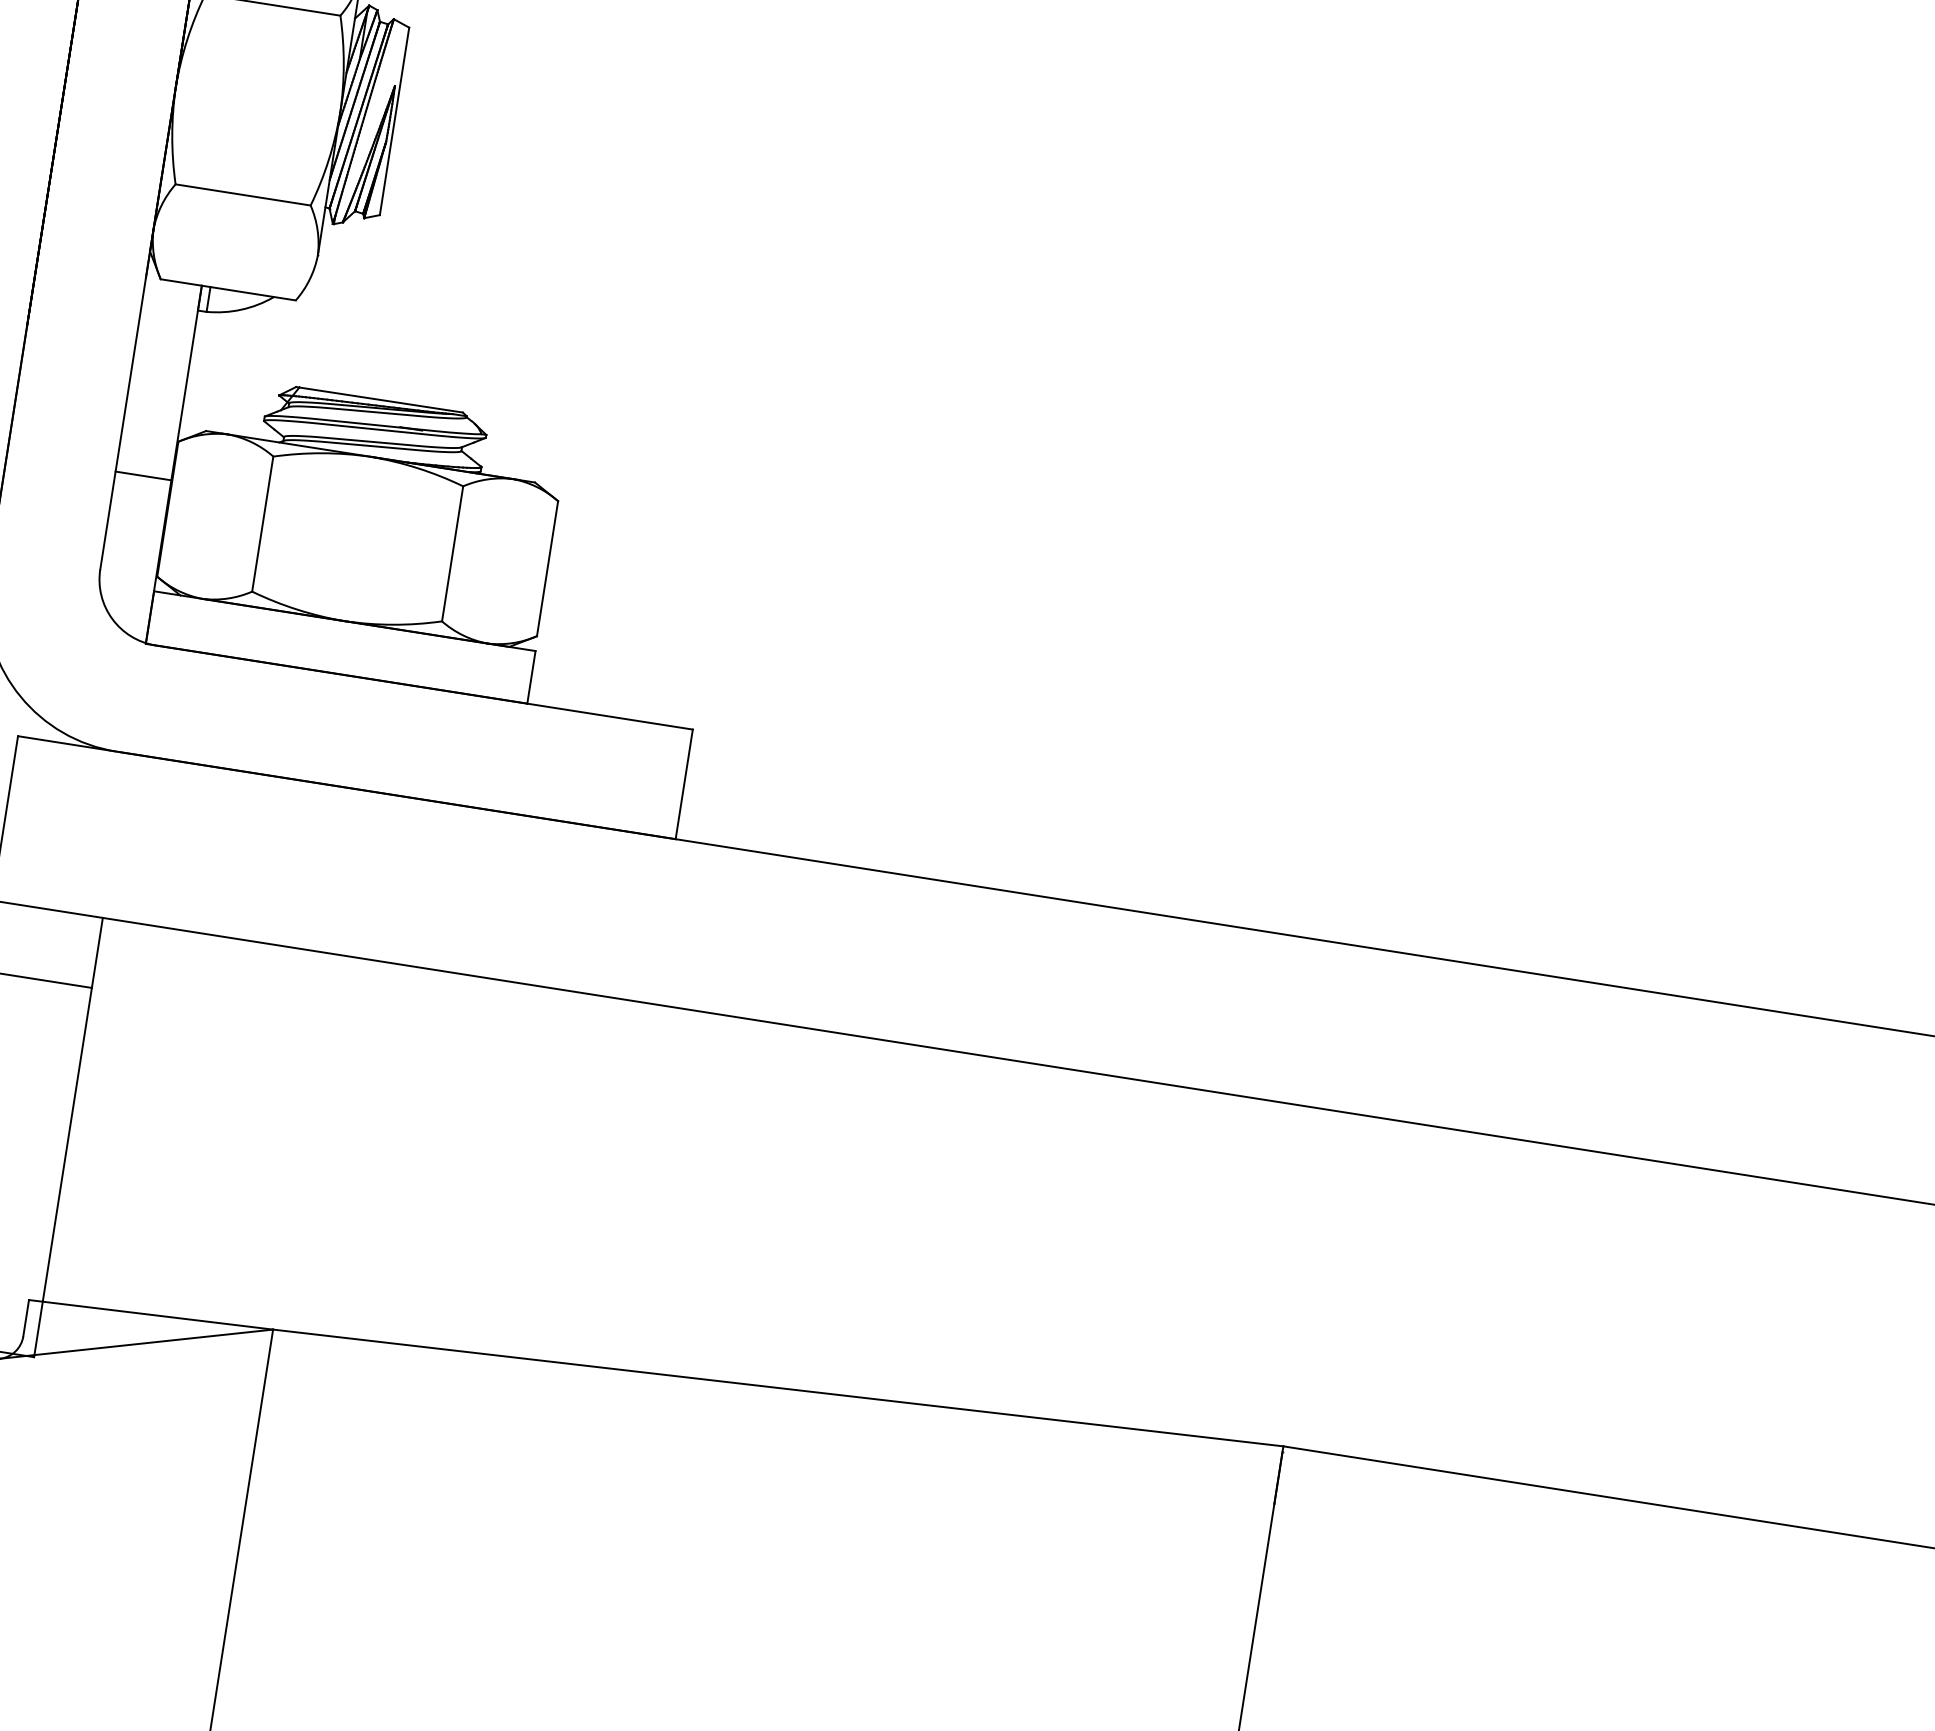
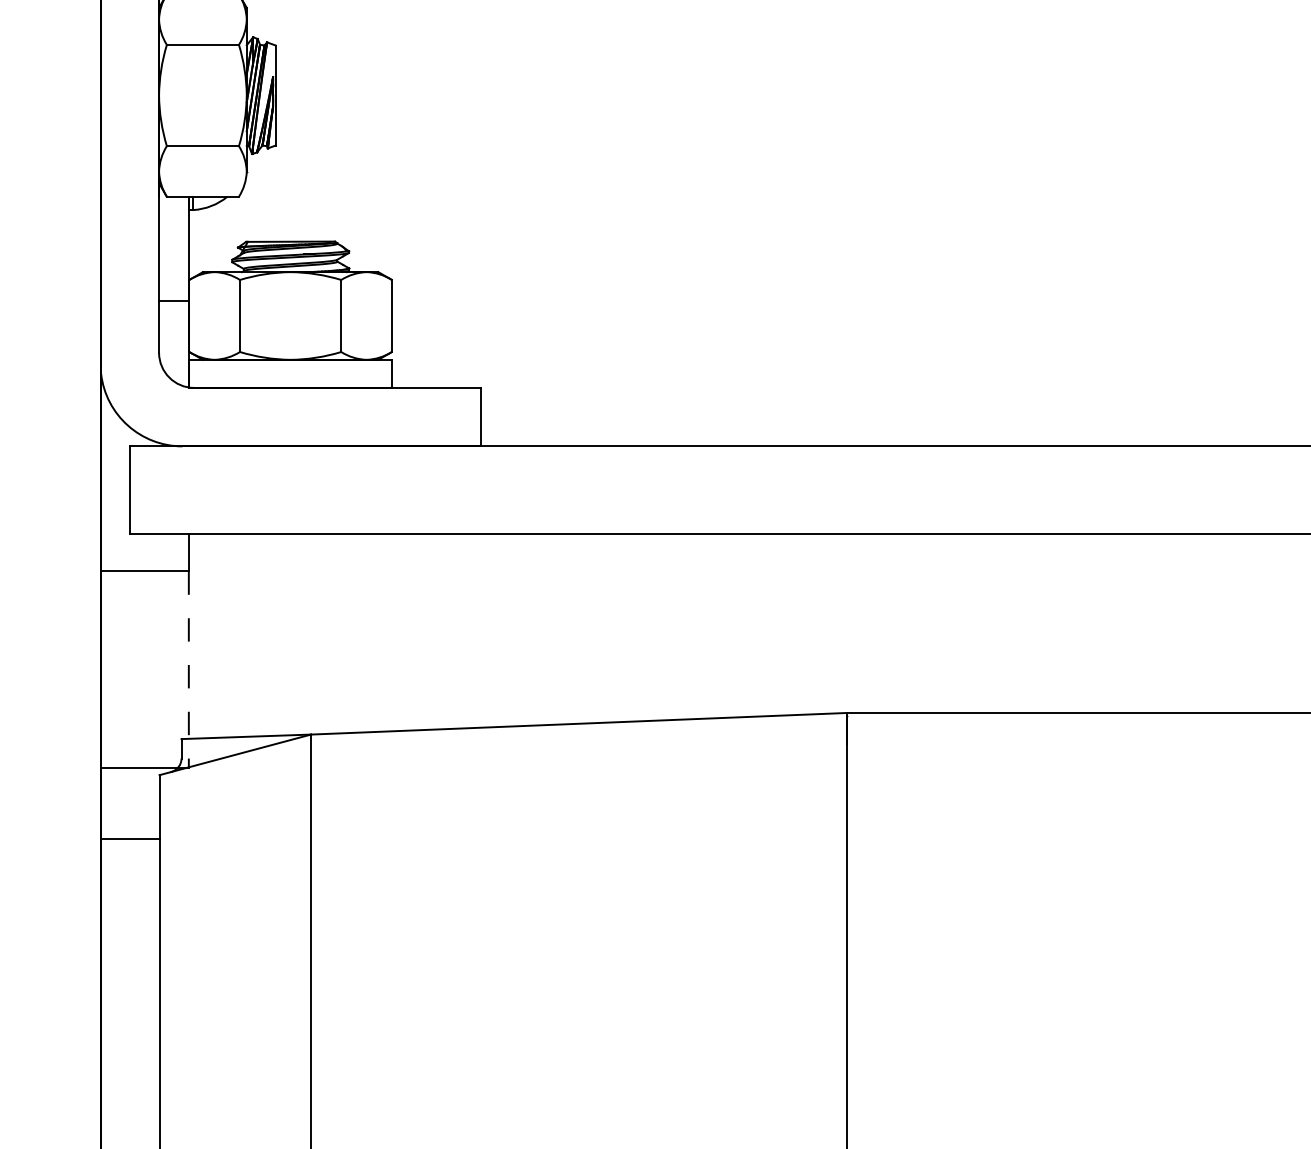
line: (62, 1173) -> (188, 670), solid -> dashed

